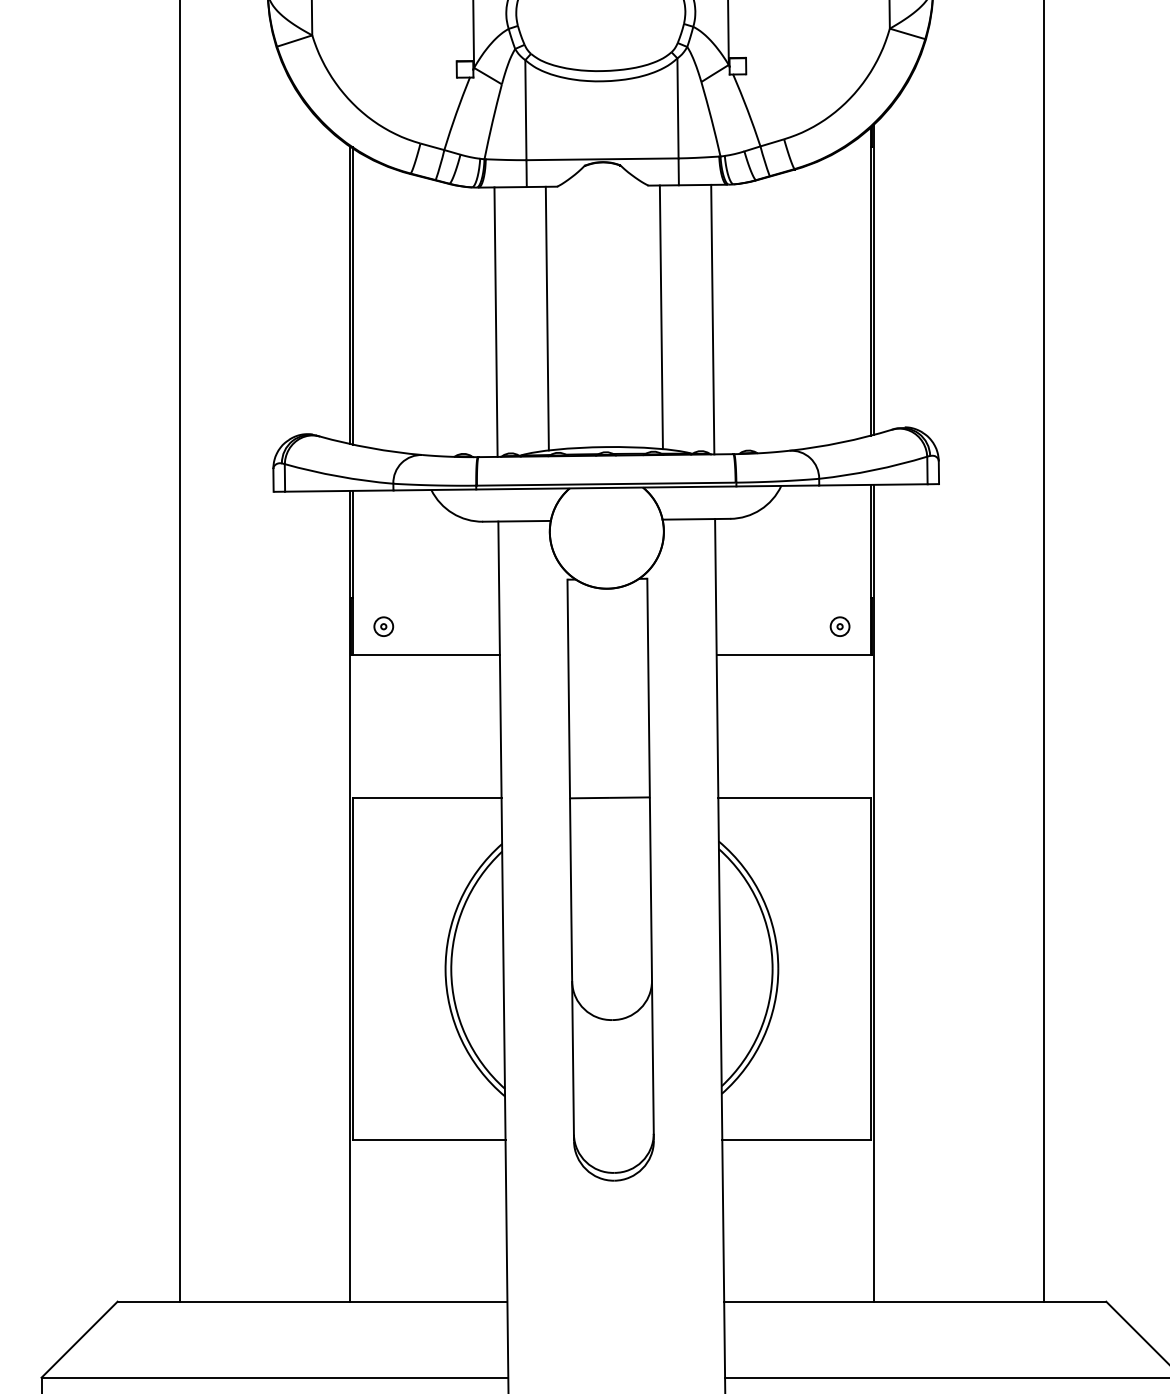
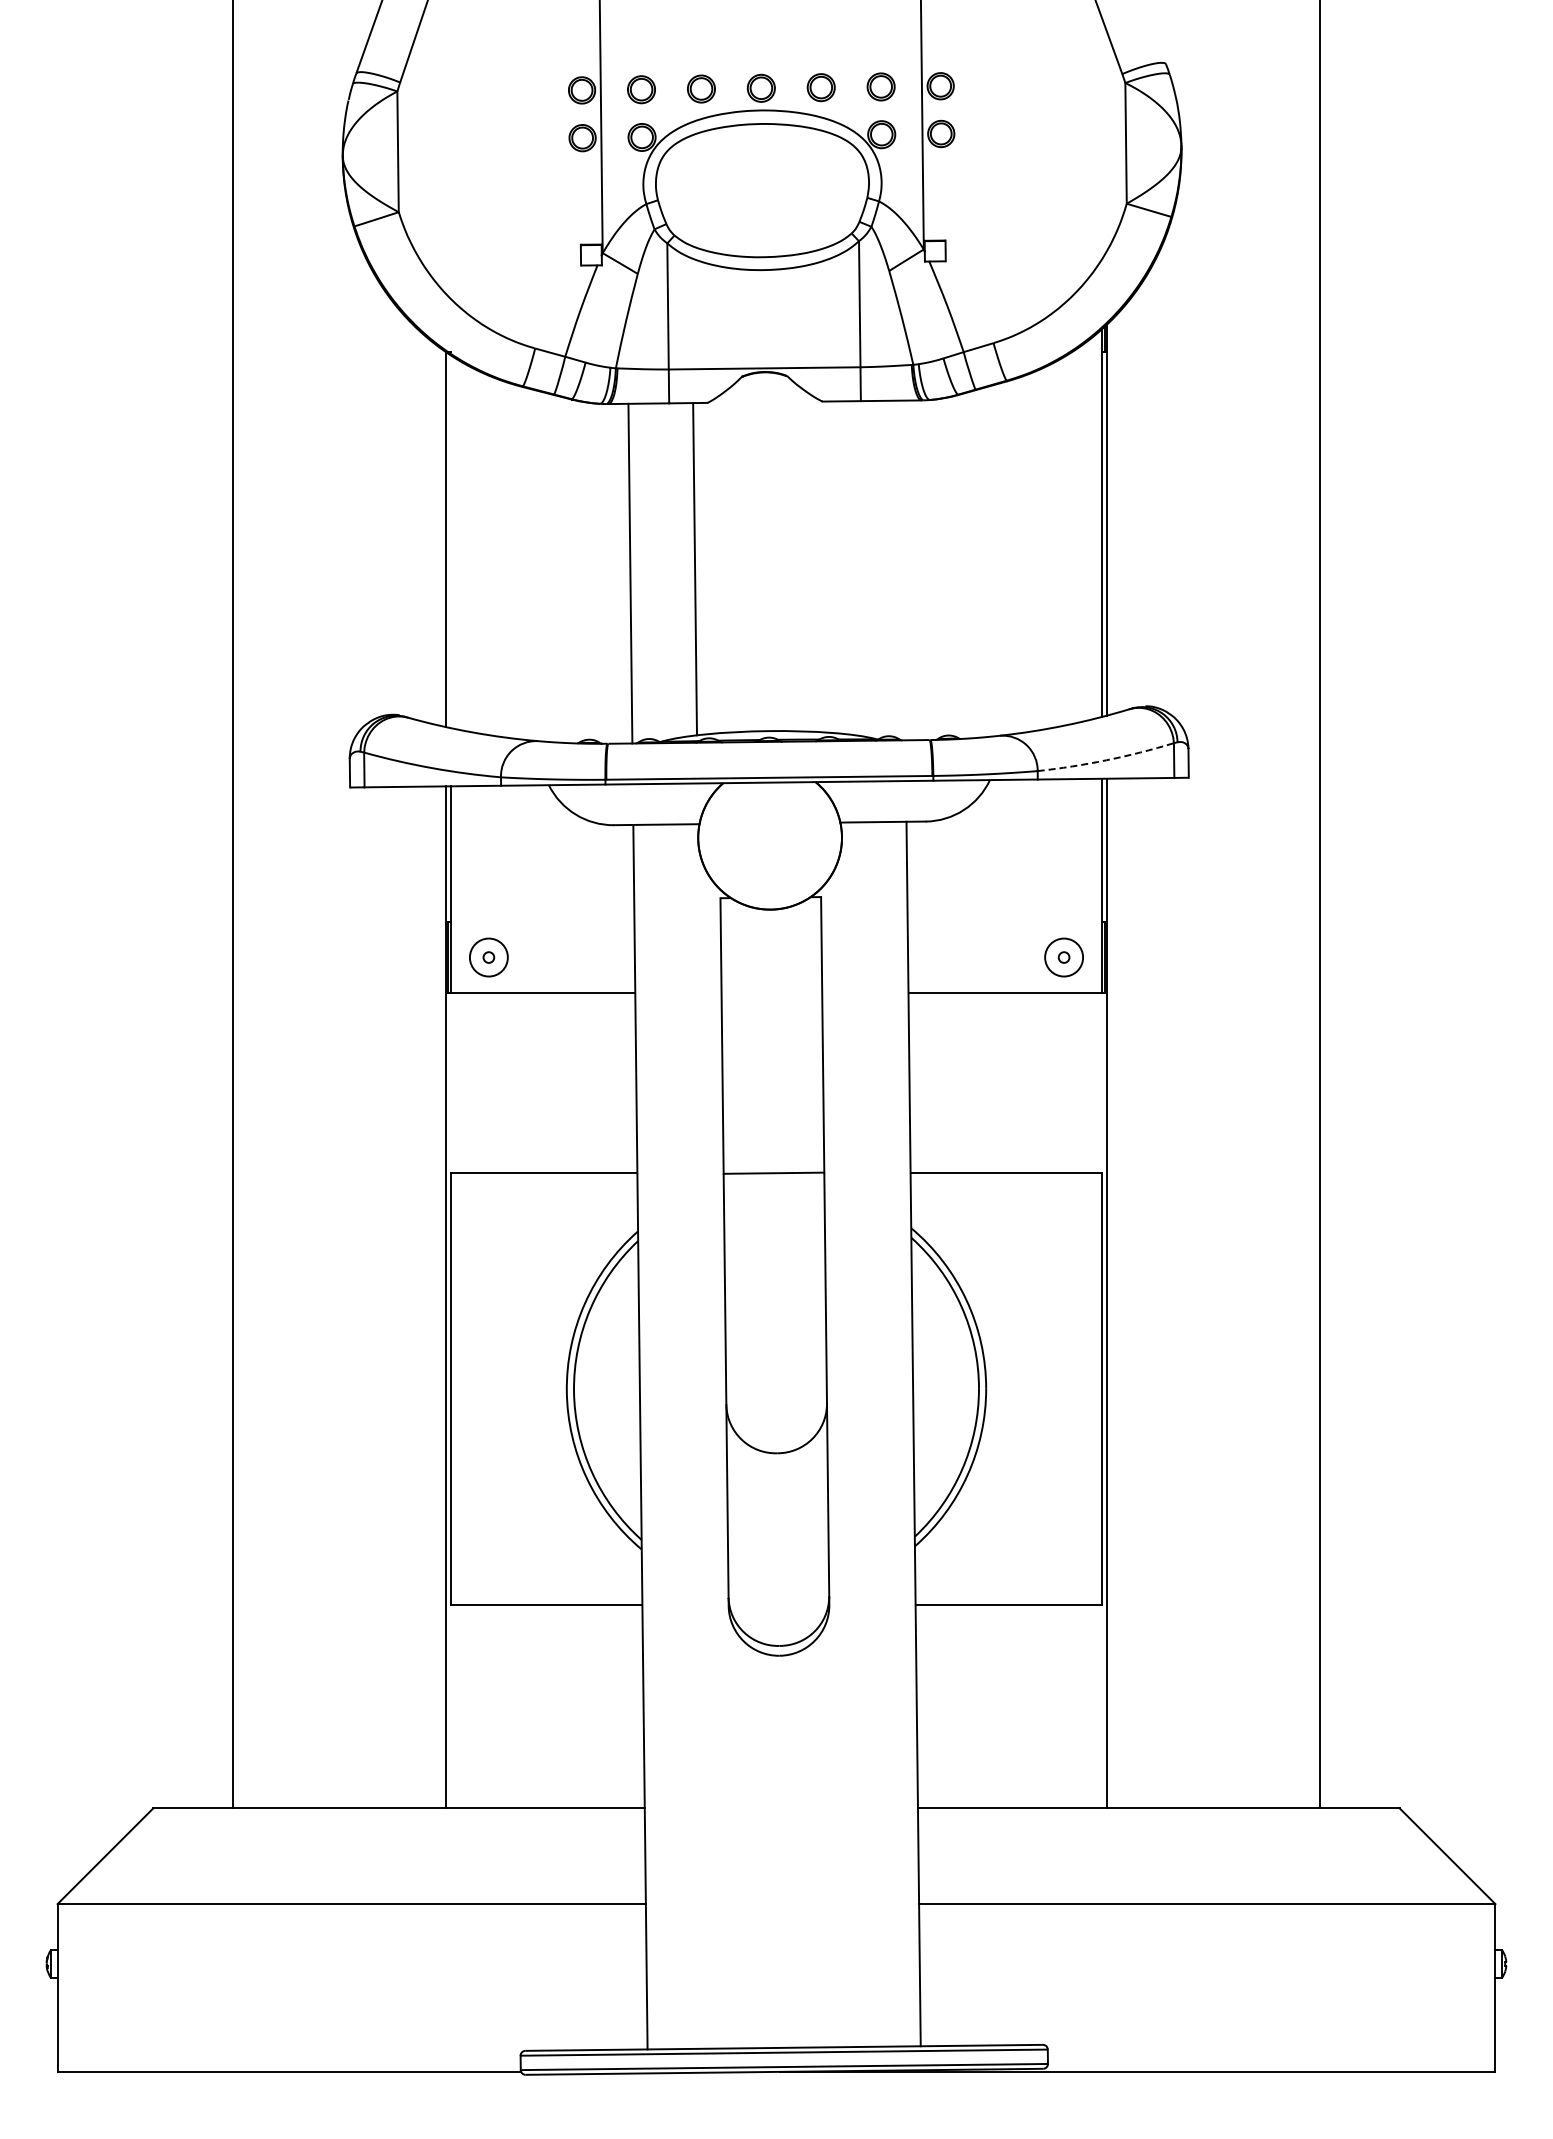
line: (353, 296) -> (450, 541), removed
line: (661, 317) -> (838, 567), removed
line: (712, 319) -> (903, 570), removed
arc: (873, 470) -> (1106, 760), solid -> dashed
part: (383, 626) -> (488, 957), size x1.6
part: (839, 626) -> (1063, 957), size x1.6

